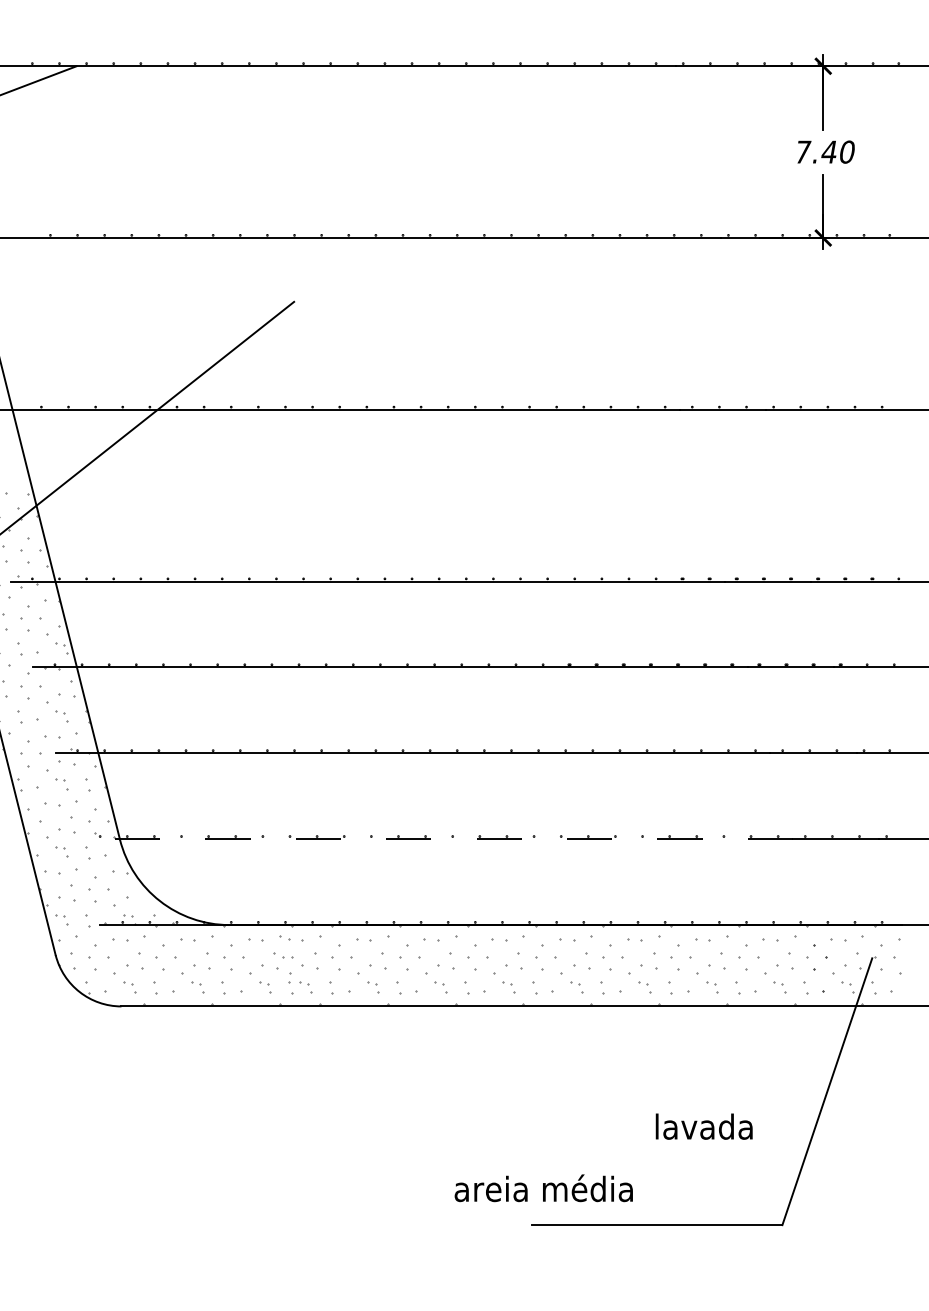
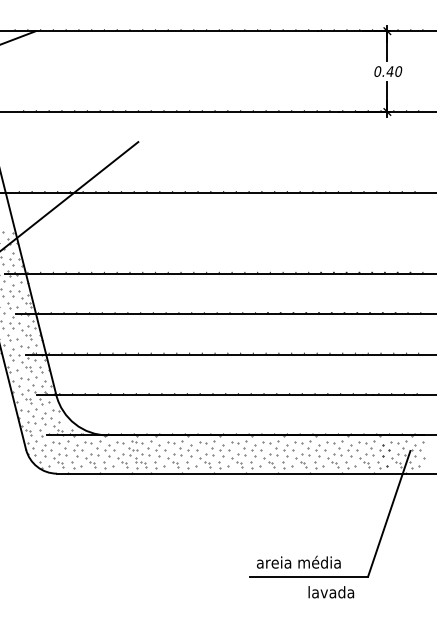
text: (802, 151) -> (377, 71), 7.40 -> 0.40
line: (434, 838) -> (204, 394), dashed -> solid
text: (704, 1127) -> (331, 592), moved
text: (543, 1186) -> (298, 561), moved

